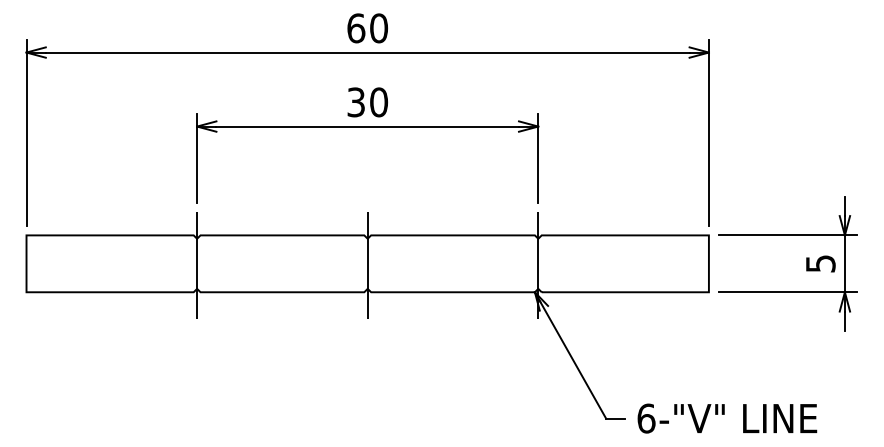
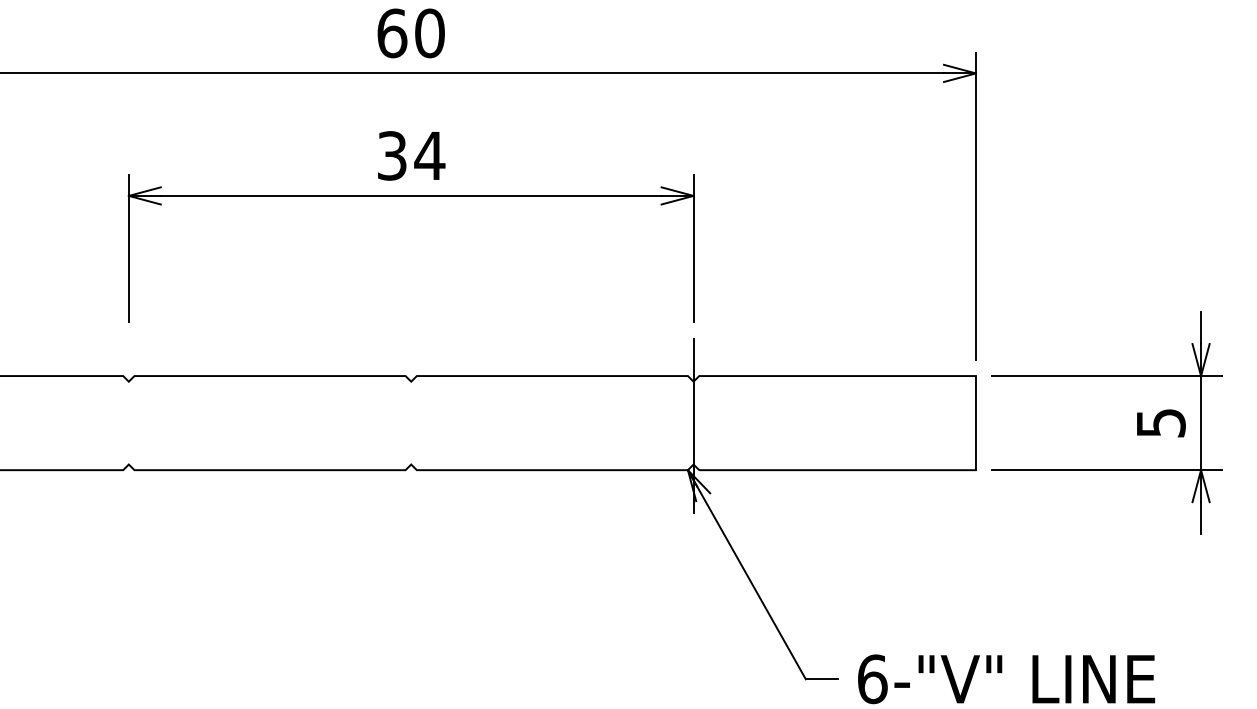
text: (378, 102) -> (429, 156), 30 -> 34
line: (197, 265) -> (129, 425), removed
line: (367, 265) -> (410, 425), removed

